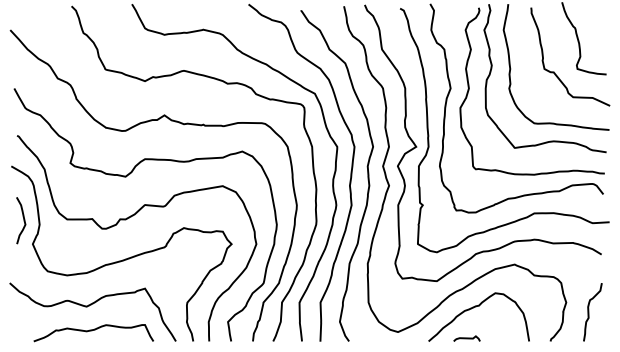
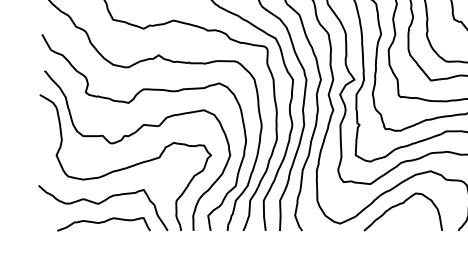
curve: (23, 220) -> (49, 136), removed
curve: (466, 338) -> (393, 228), removed

